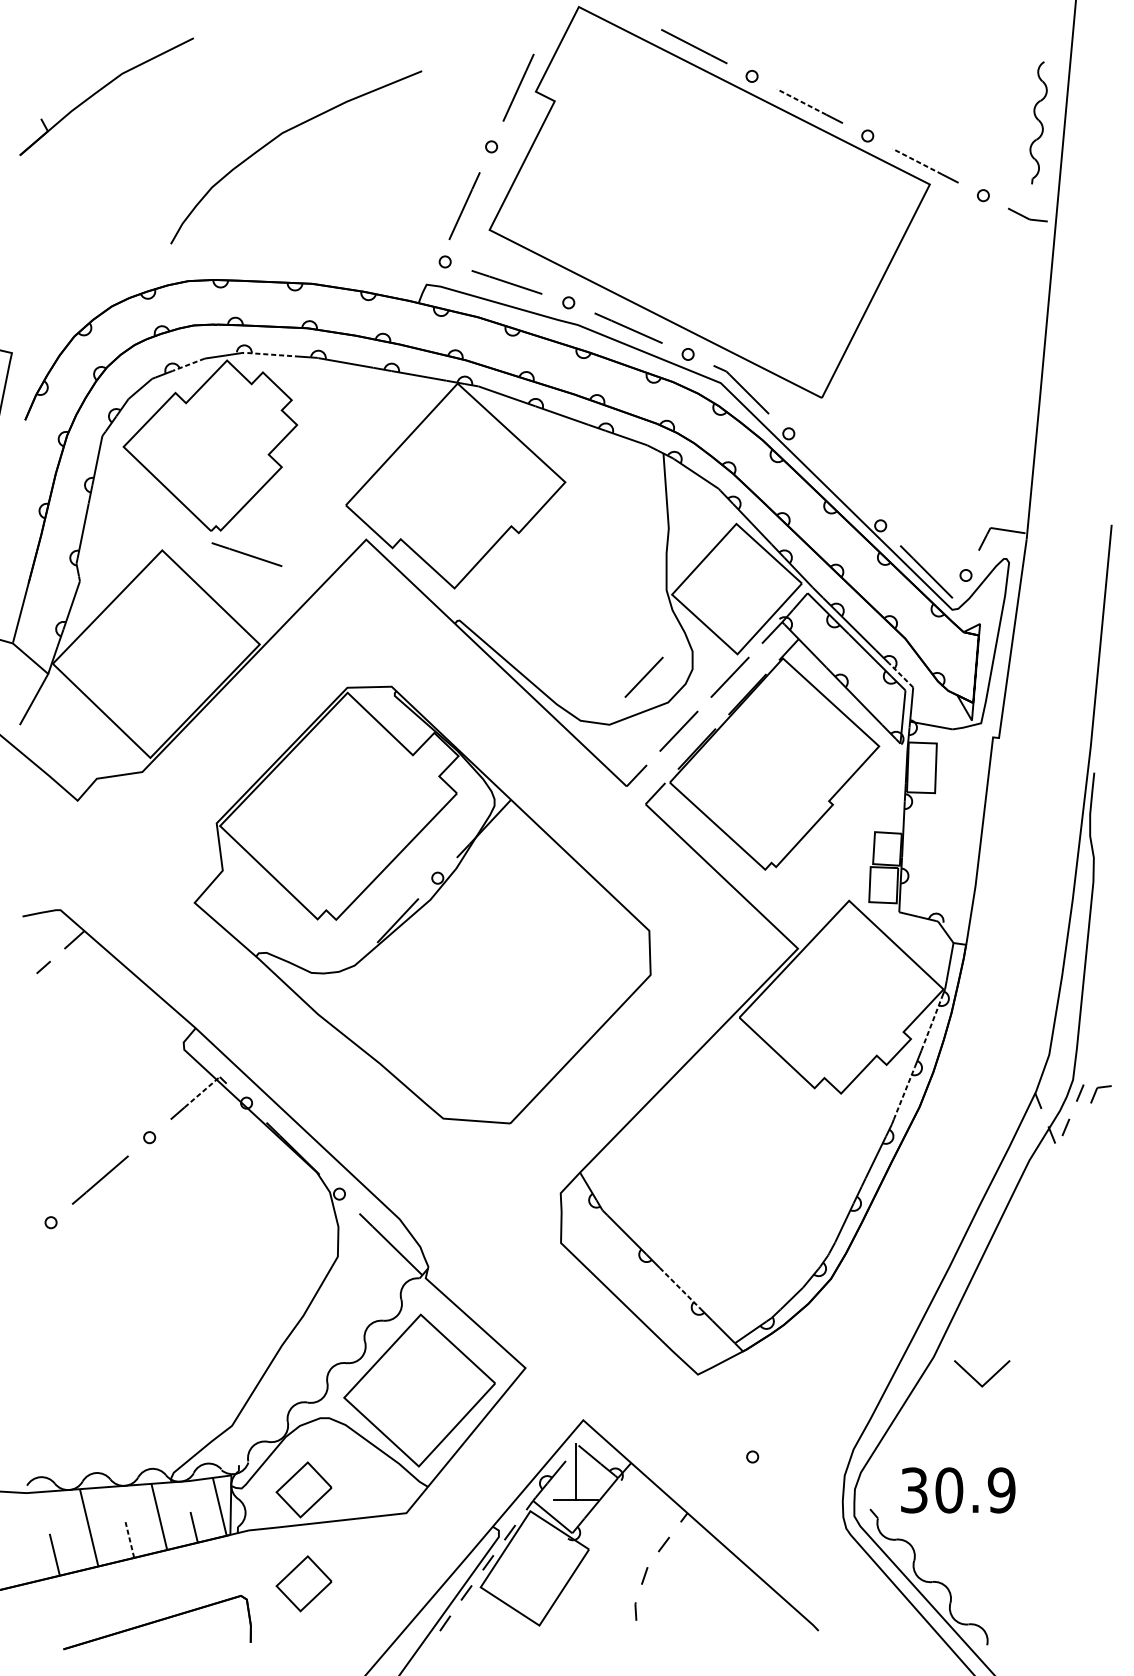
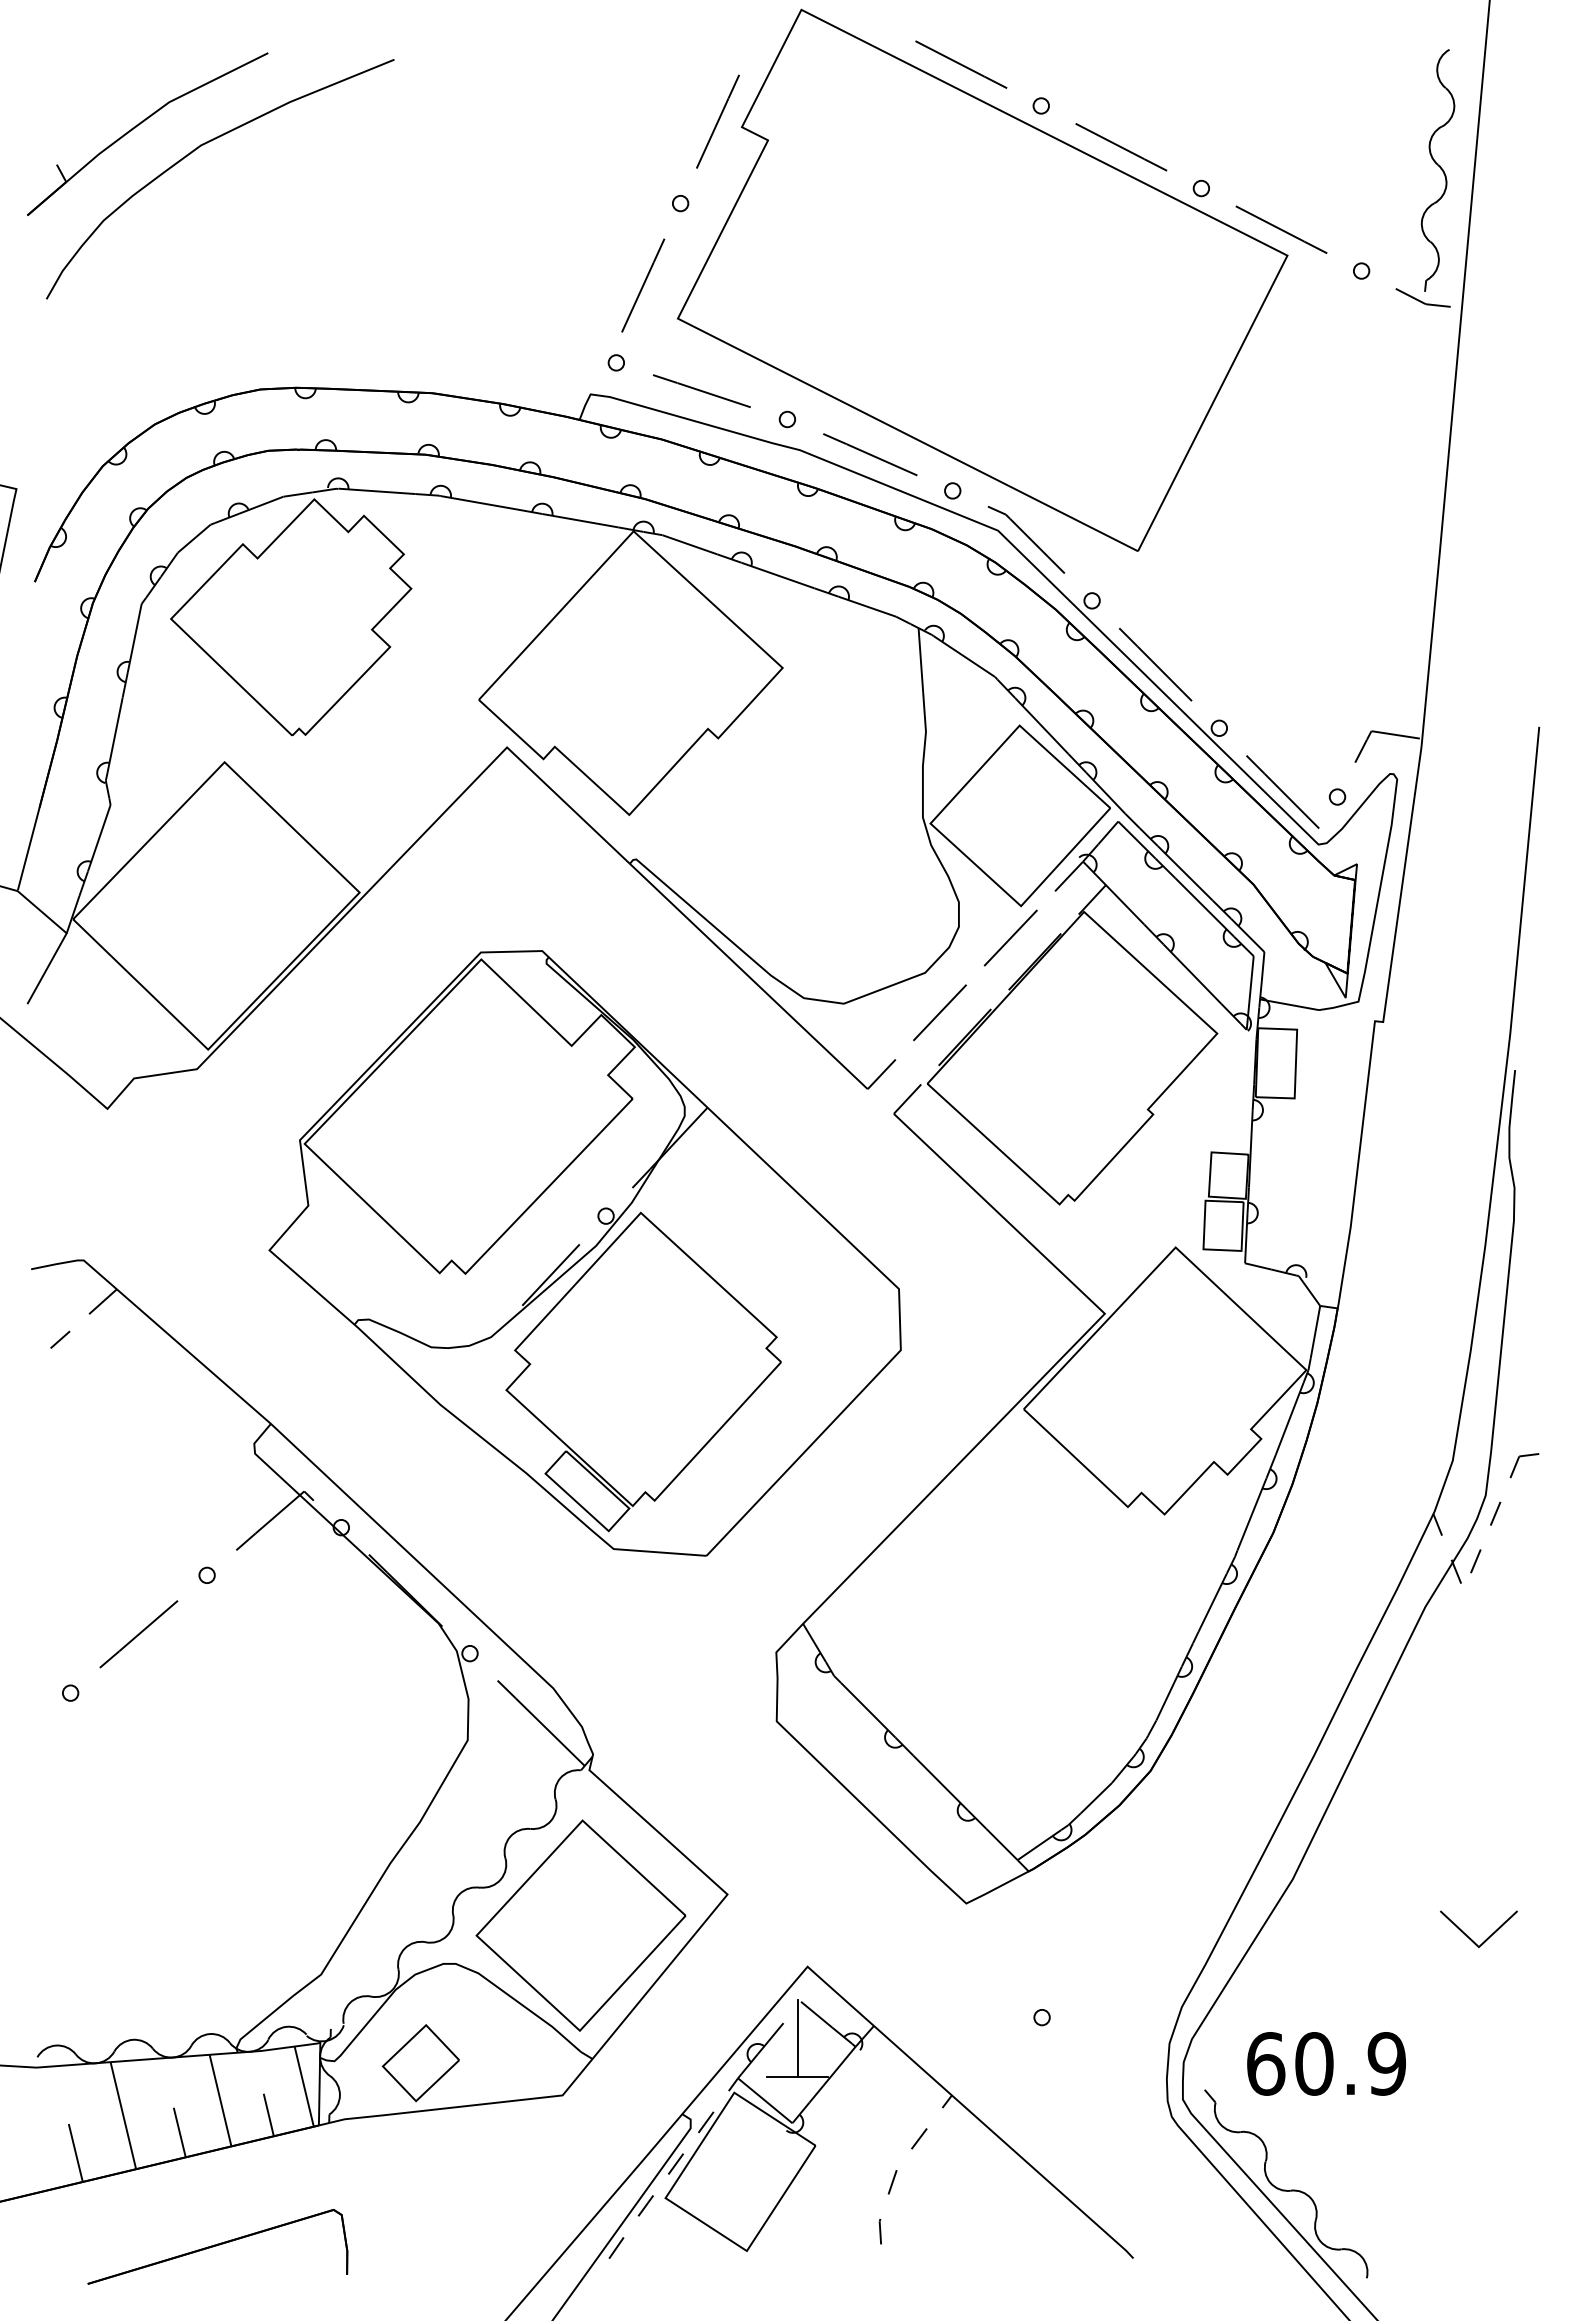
line: (801, 102) -> (1109, 141), dashed -> solid
part: (1038, 123) -> (1437, 170), size x1.43
curve: (279, 136) -> (197, 149), moved
line: (917, 161) -> (1270, 223), dashed -> solid
line: (271, 354) -> (376, 491), dashed -> solid
line: (188, 364) -> (261, 505), dashed -> solid
line: (834, 479) -> (1155, 664), added
line: (246, 554) -> (341, 767), removed
line: (901, 675) -> (1247, 935), dashed -> solid
line: (643, 676) -> (891, 937), removed
part: (464, 990) -> (643, 1371), added
line: (931, 1024) -> (1289, 1418), dashed -> solid
part: (1096, 1091) -> (1518, 1461), moved
line: (202, 1092) -> (280, 1512), dashed -> solid
line: (903, 1093) -> (1251, 1514), dashed -> solid
line: (679, 1287) -> (940, 1783), dashed -> solid
part: (975, 1378) -> (1469, 1936), moved
text: (914, 1490) -> (1266, 2063), 30.9 -> 60.9
line: (129, 1539) -> (179, 2131), dashed -> solid
part: (303, 1584) -> (420, 2193), removed

